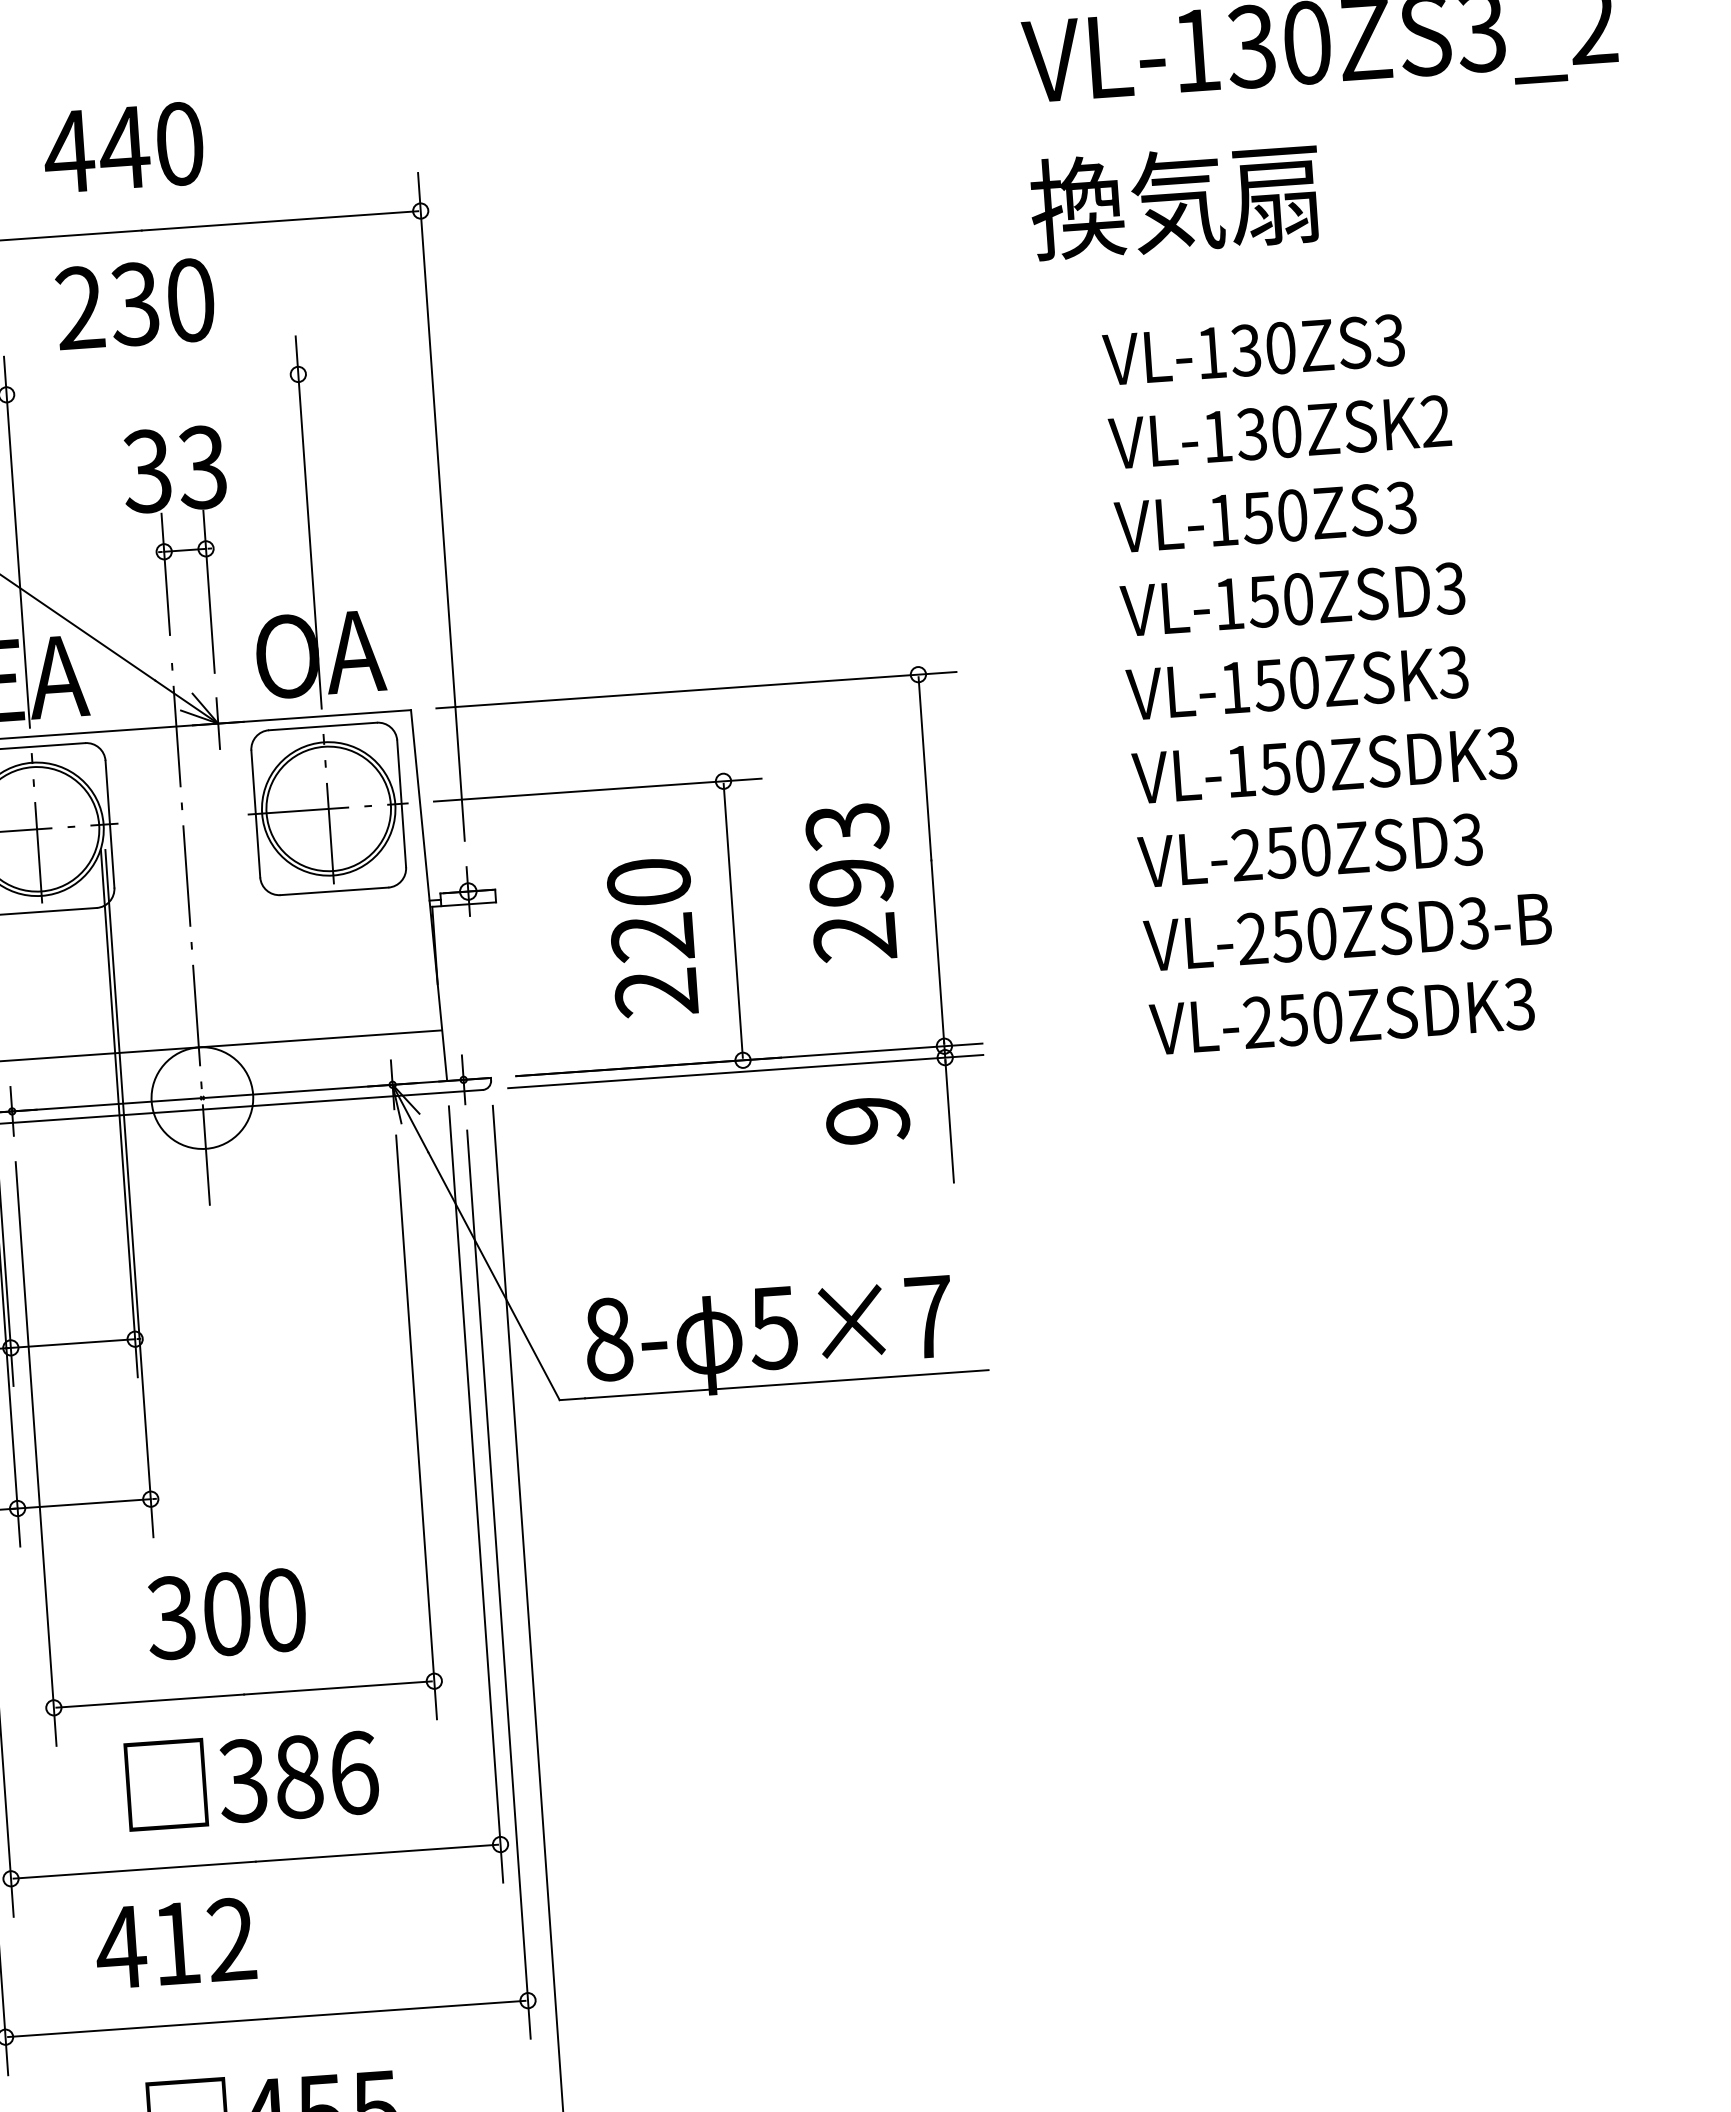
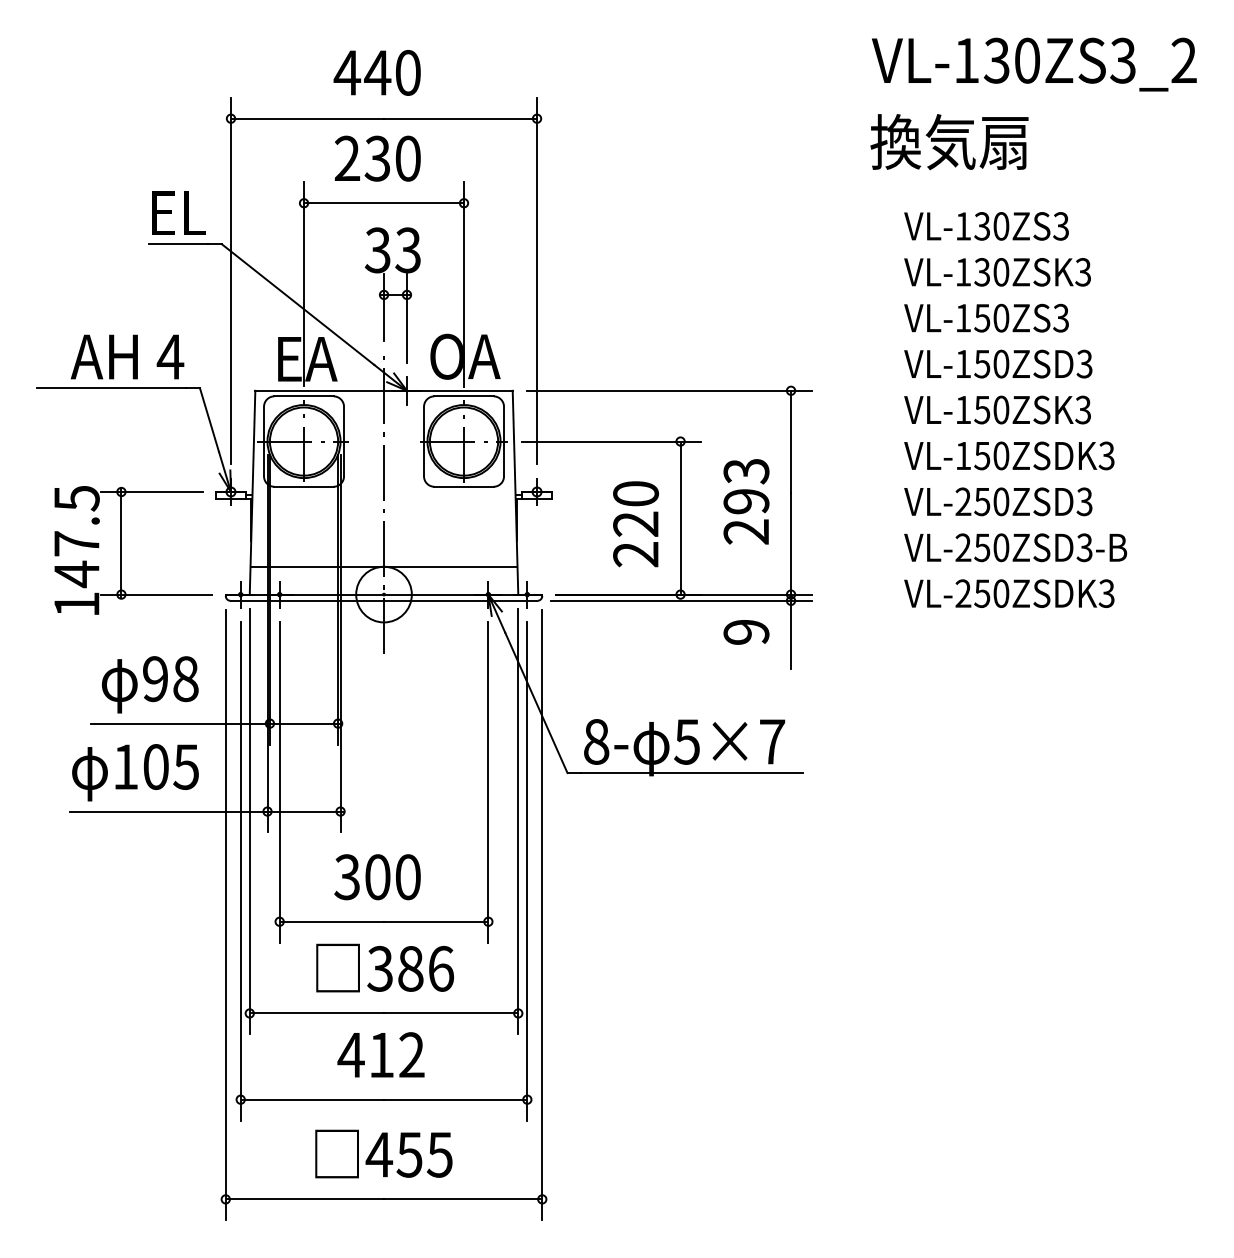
line: (151, 385) -> (383, 203), added
text: (1436, 421) -> (1083, 272), VL-130ZSK2 -> VL-130ZSK3
text: (174, 1942) -> (380, 1054), moved

